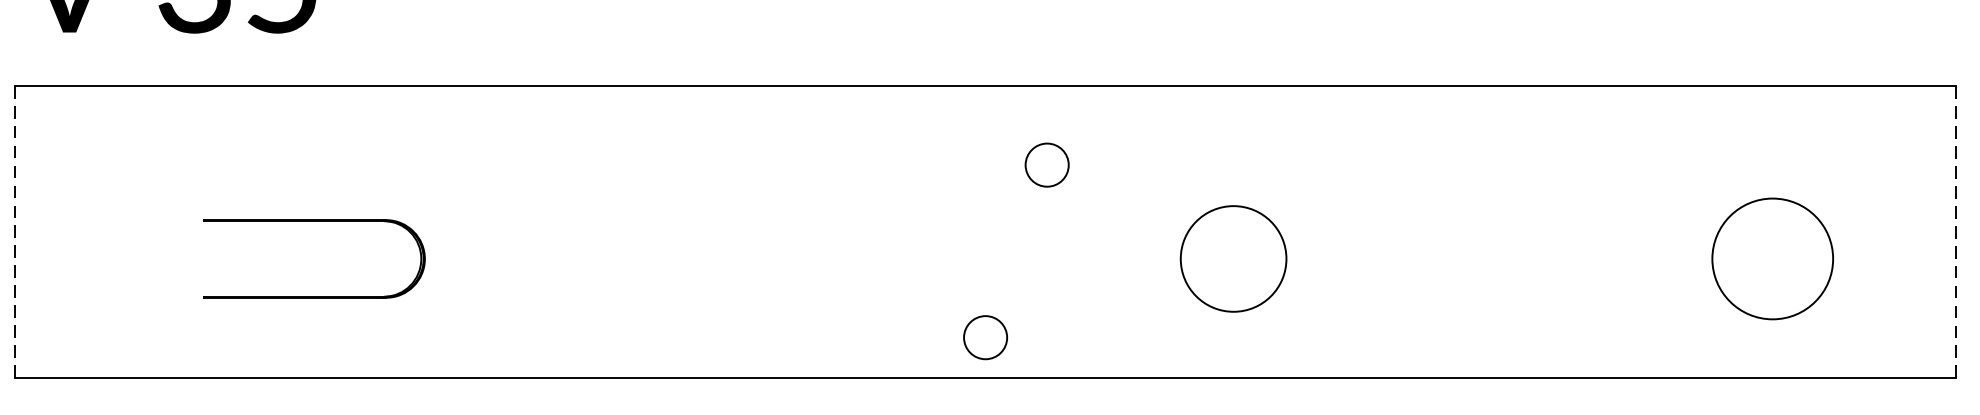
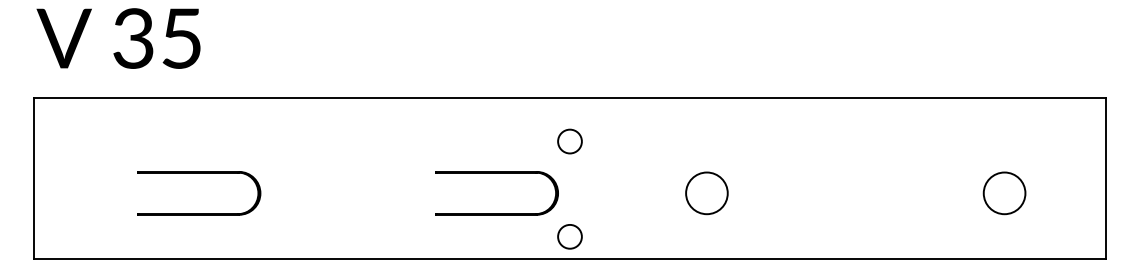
circle: (1046, 165) -> (569, 141), moved
part: (852, 222) -> (496, 173), added
line: (15, 230) -> (34, 177), dashed -> solid
line: (1955, 232) -> (1105, 178), dashed -> solid
circle: (1232, 259) -> (706, 193), size x0.71
circle: (1772, 259) -> (1004, 193), size x0.62

